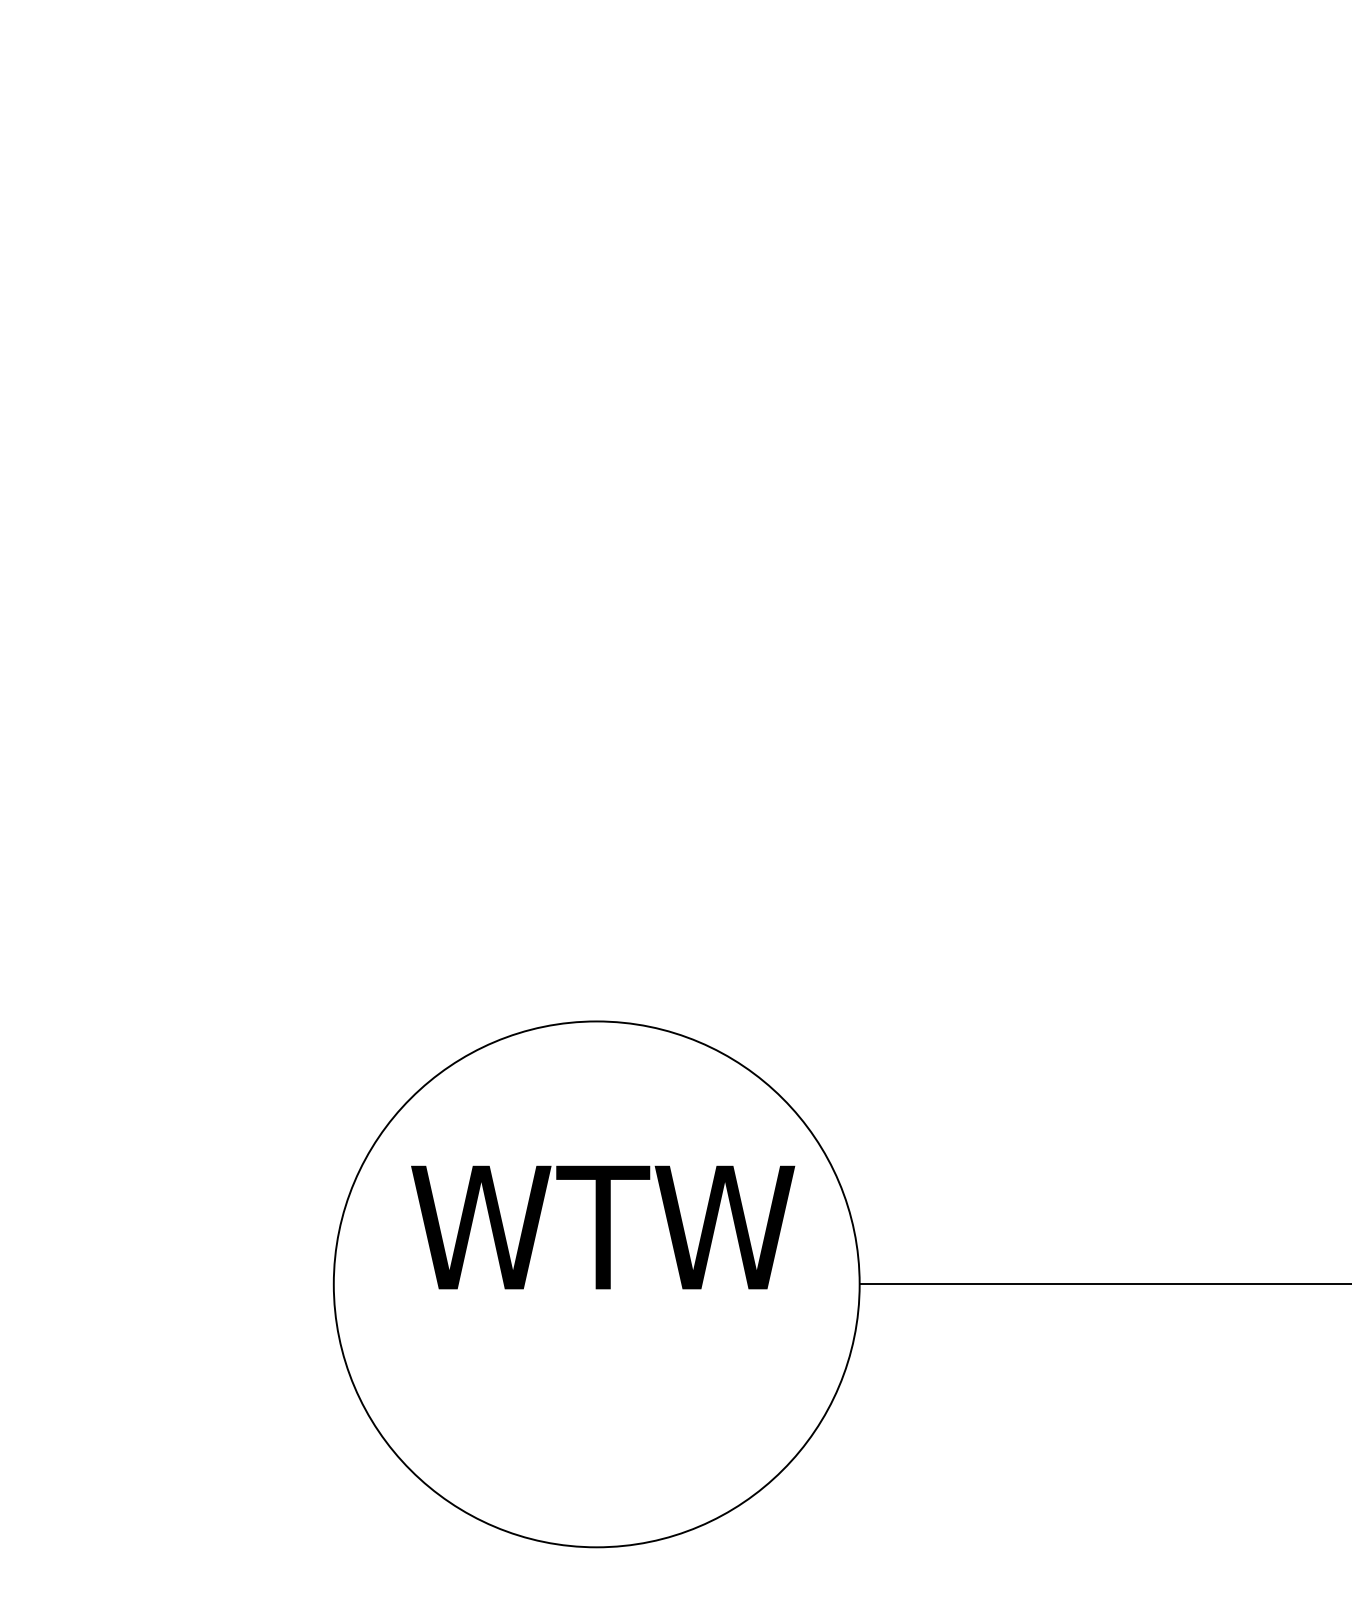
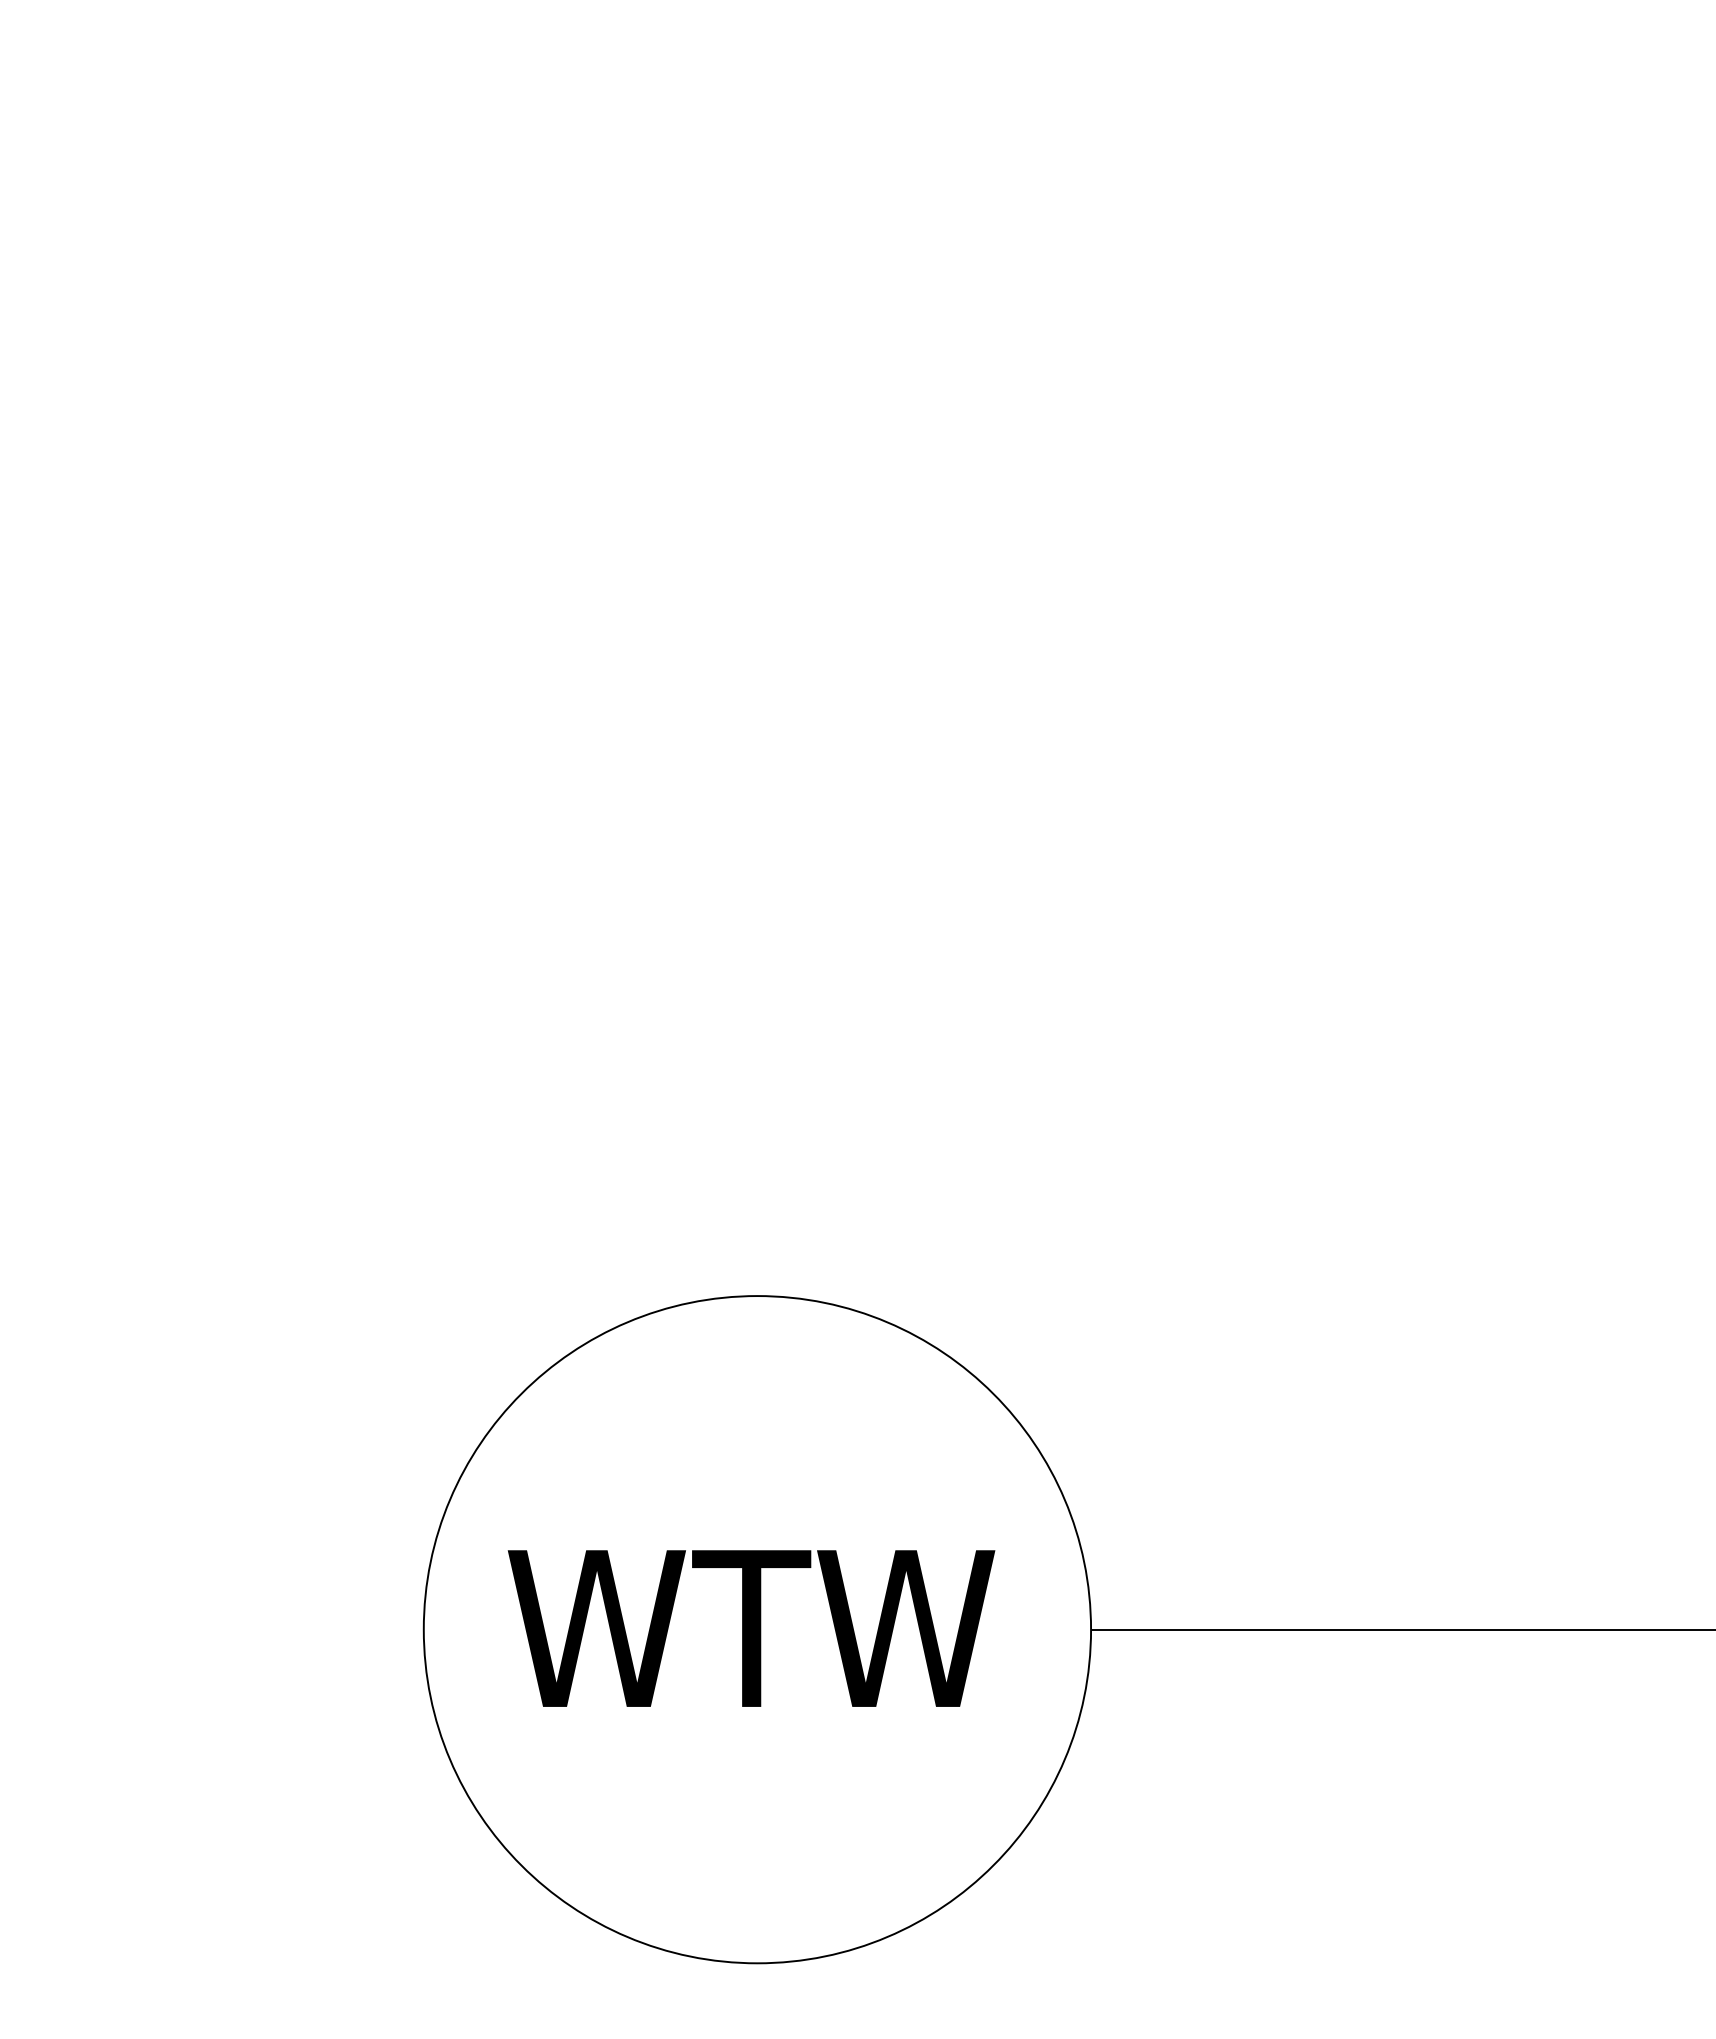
text: (603, 1227) -> (751, 1628), moved

